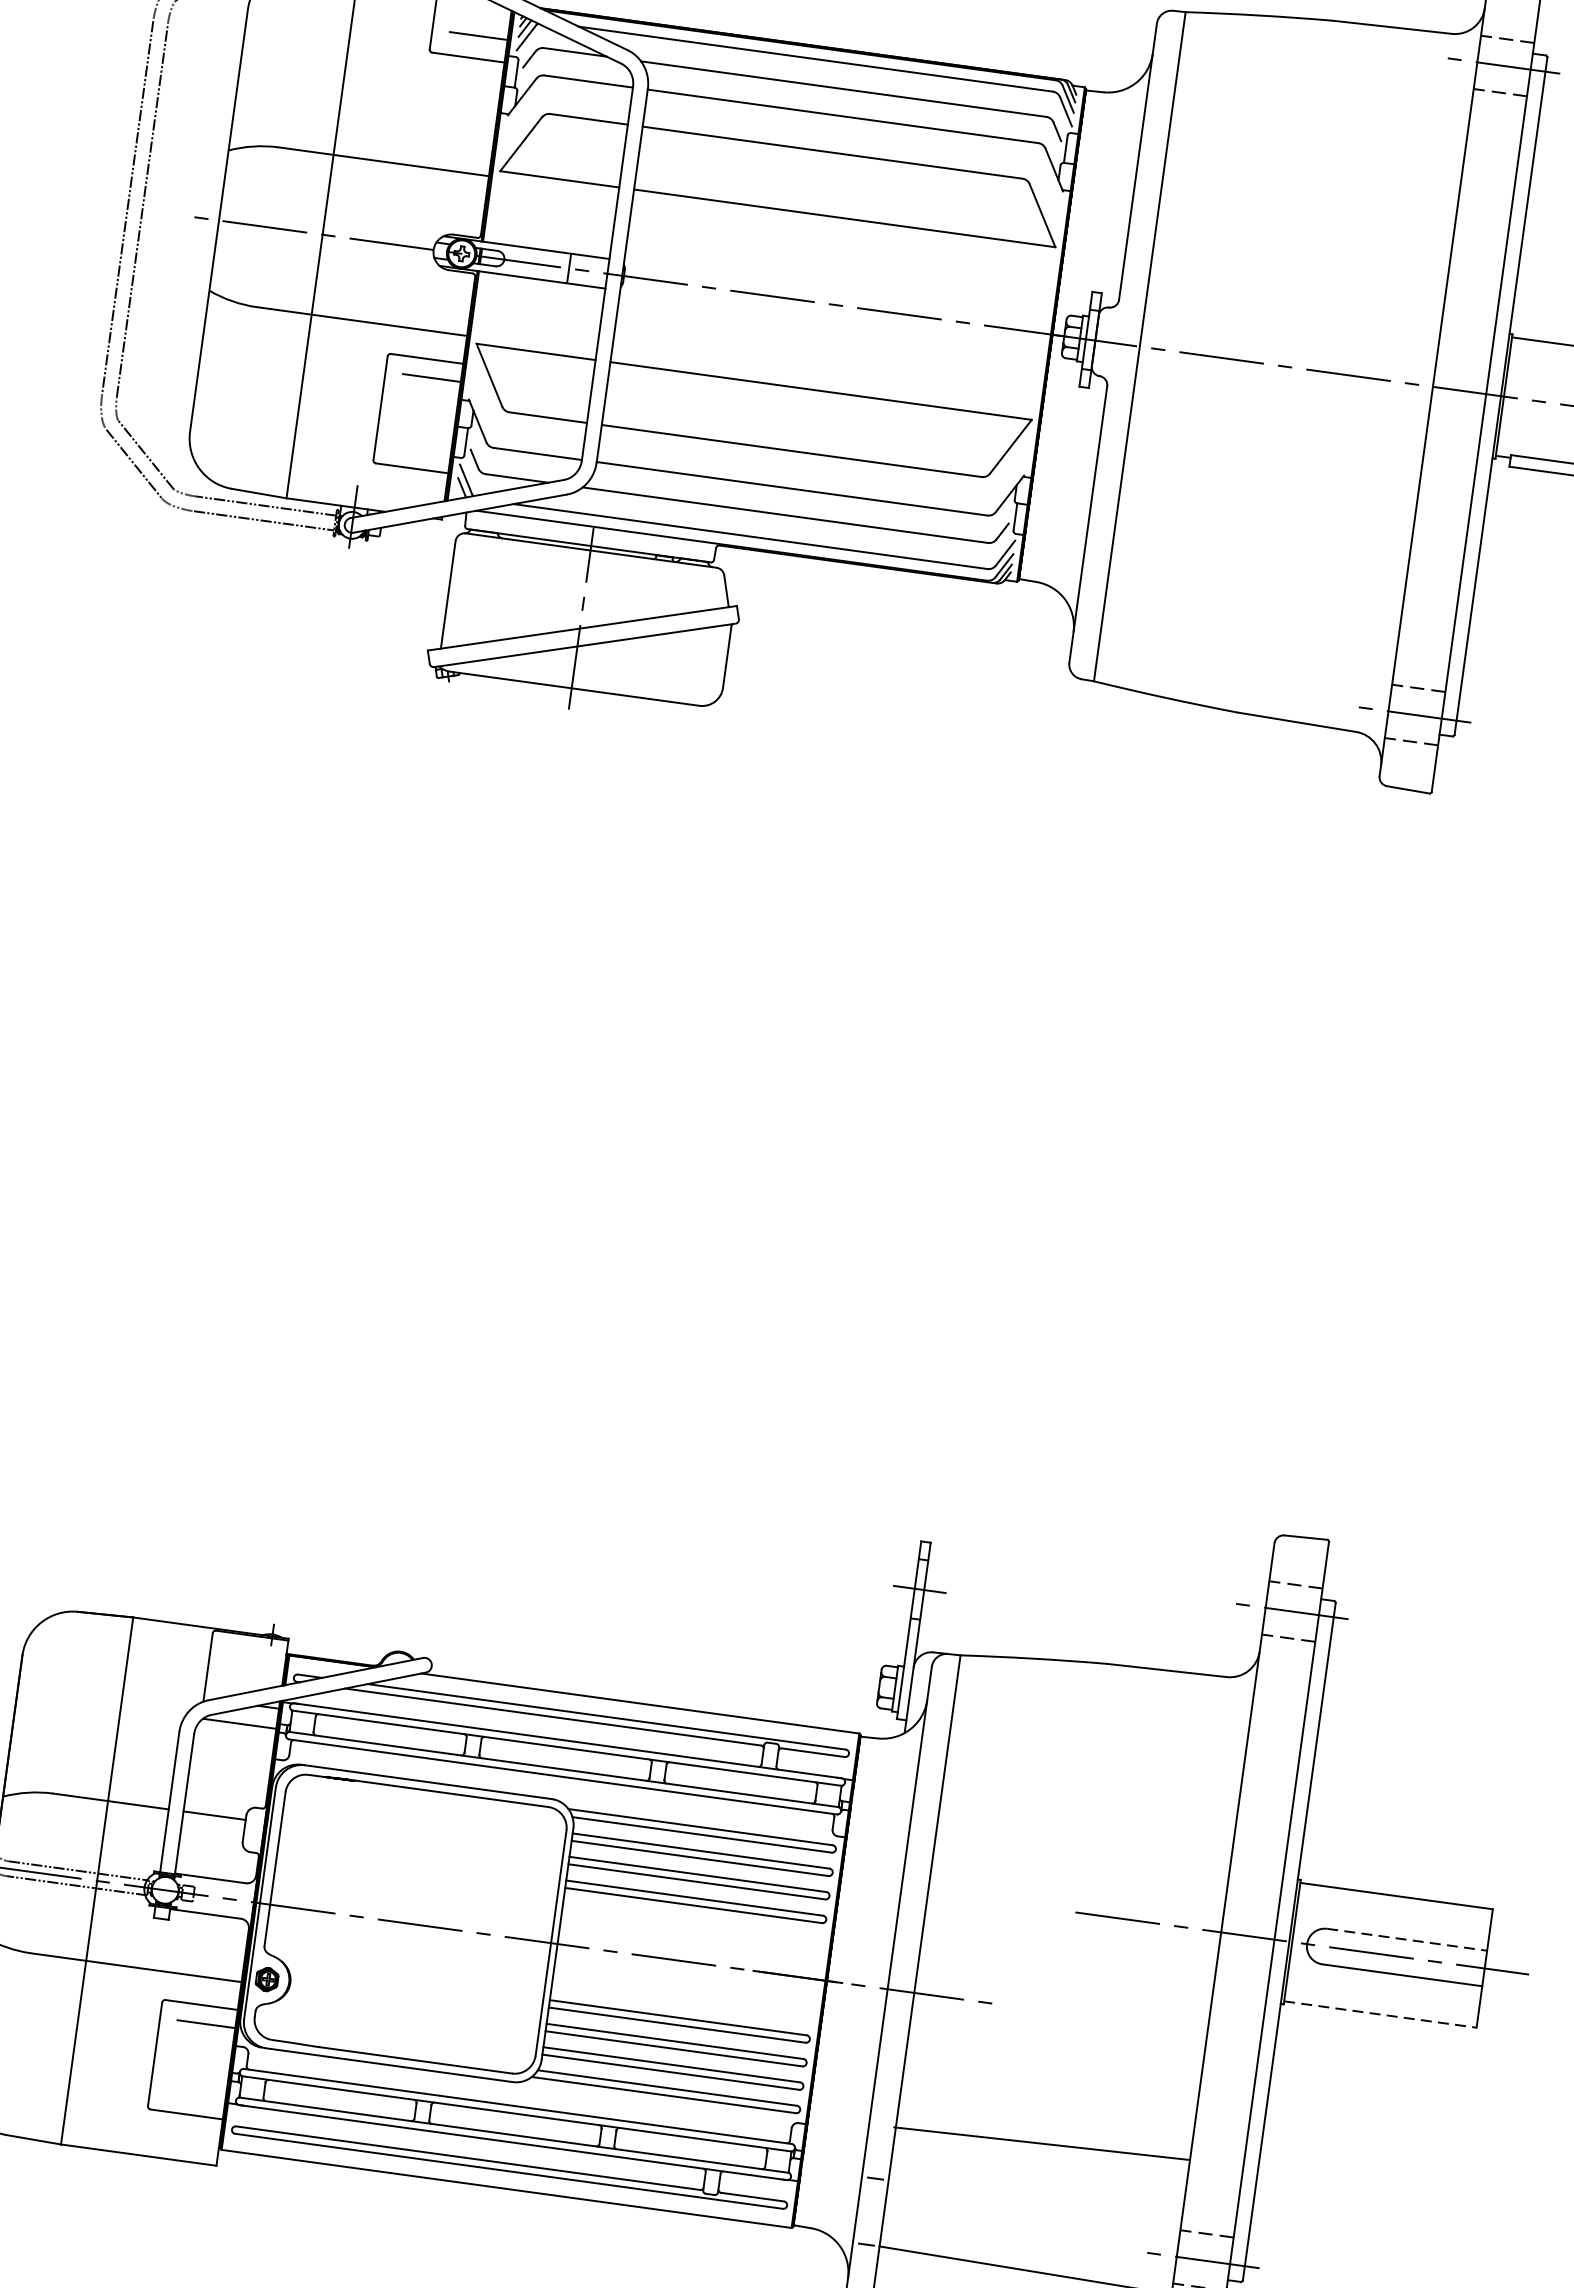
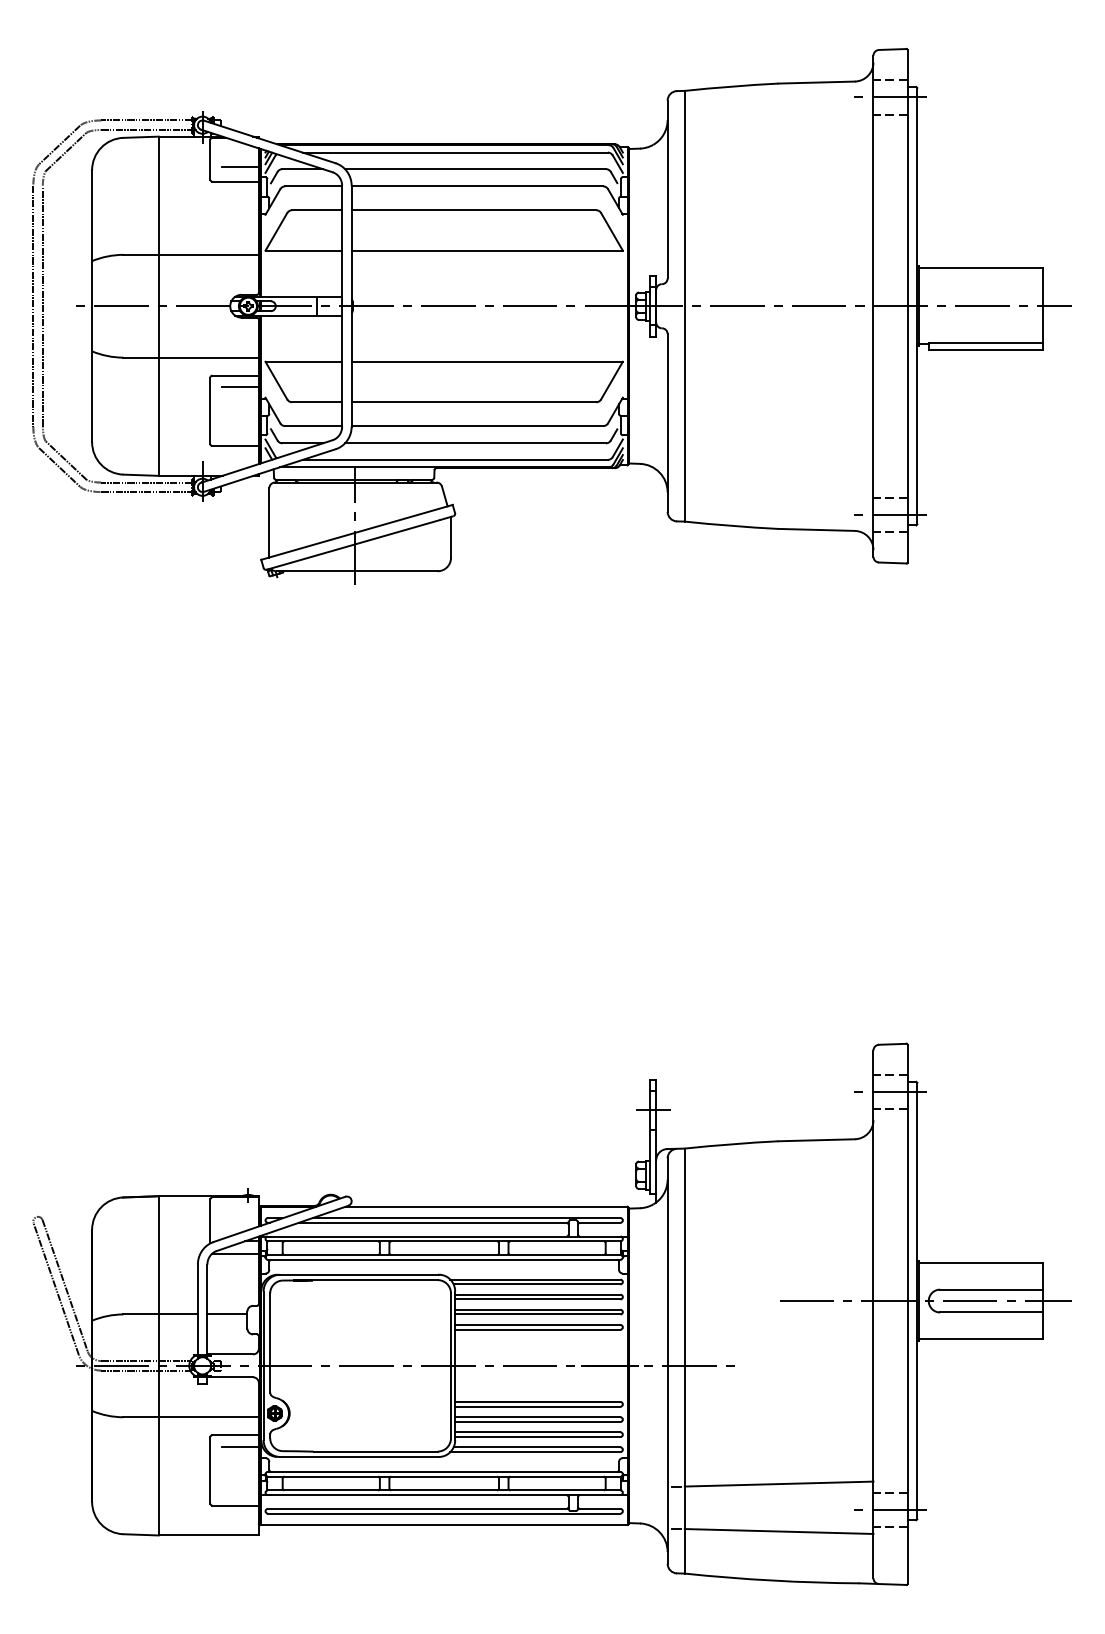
line: (1408, 1939) -> (992, 1289), dashed -> solid
line: (1380, 2015) -> (981, 1339), dashed -> solid
line: (1040, 2142) -> (778, 1483), moved

